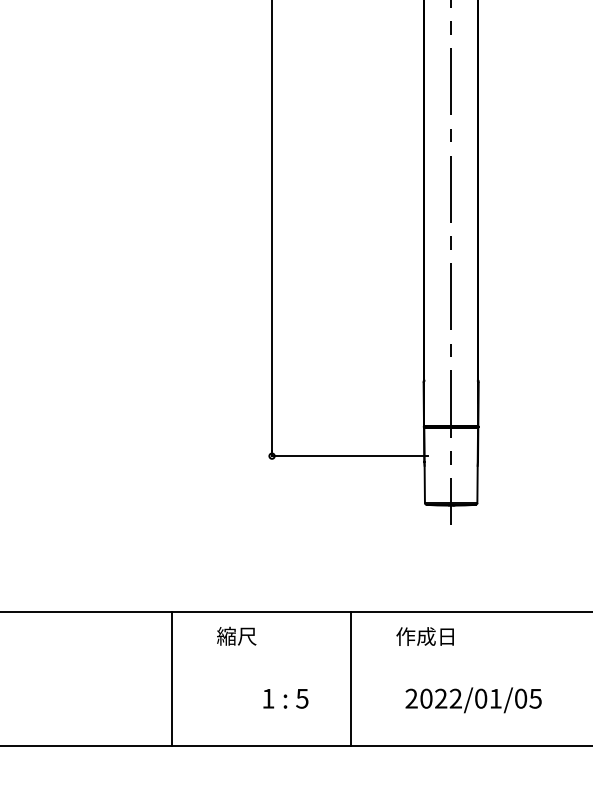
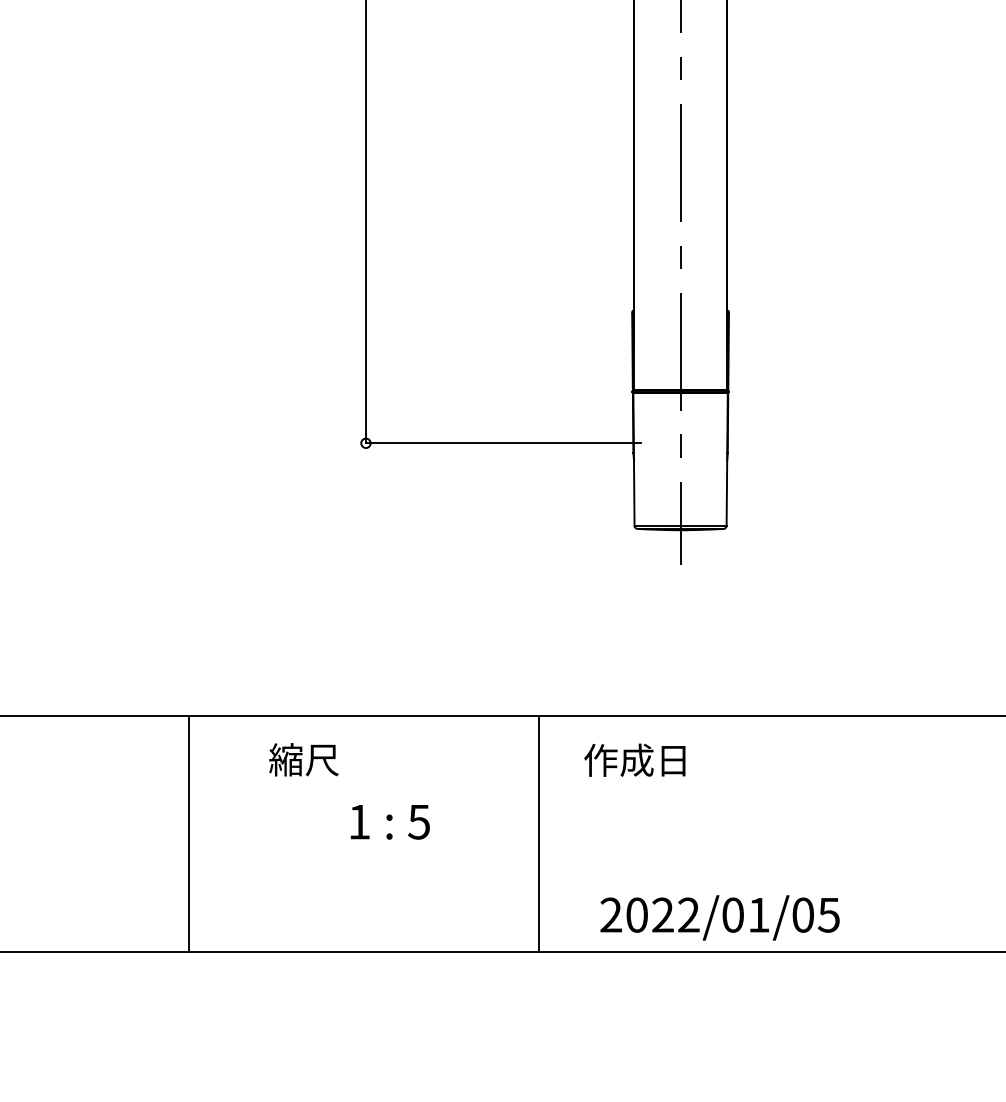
line: (350, 678) -> (538, 833), moved
text: (285, 698) -> (389, 821), moved
text: (473, 700) -> (719, 918), moved

